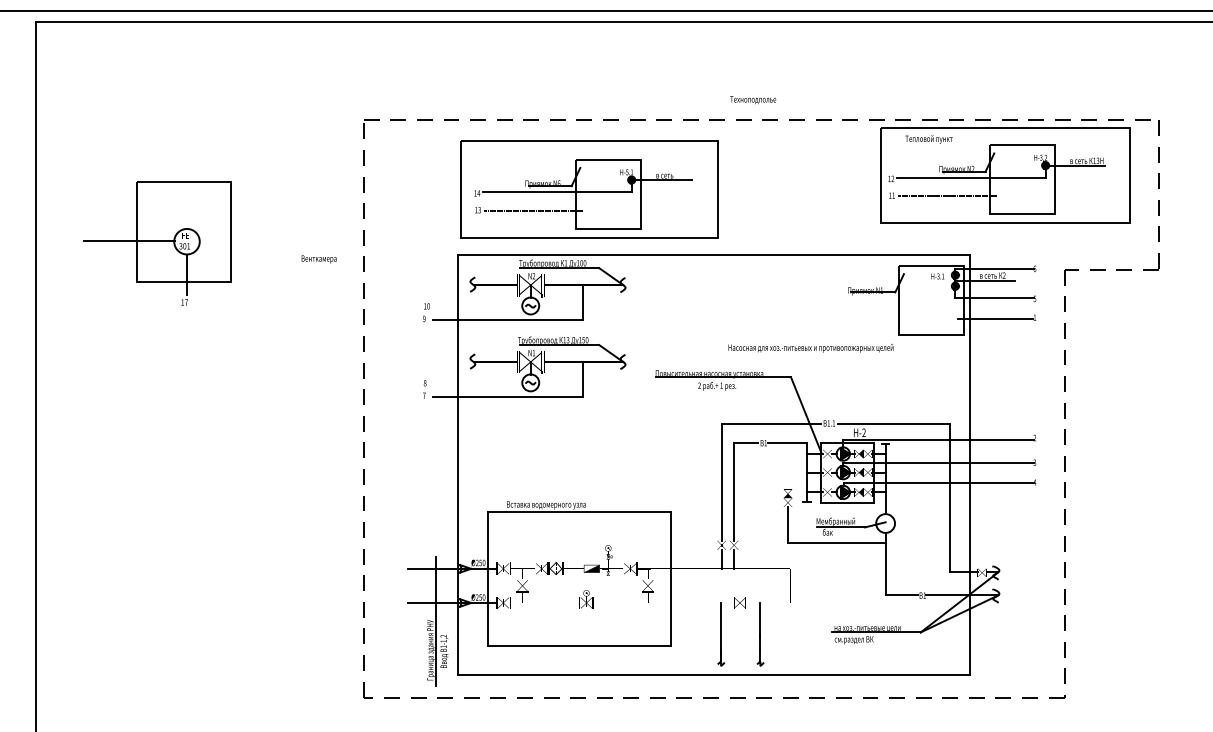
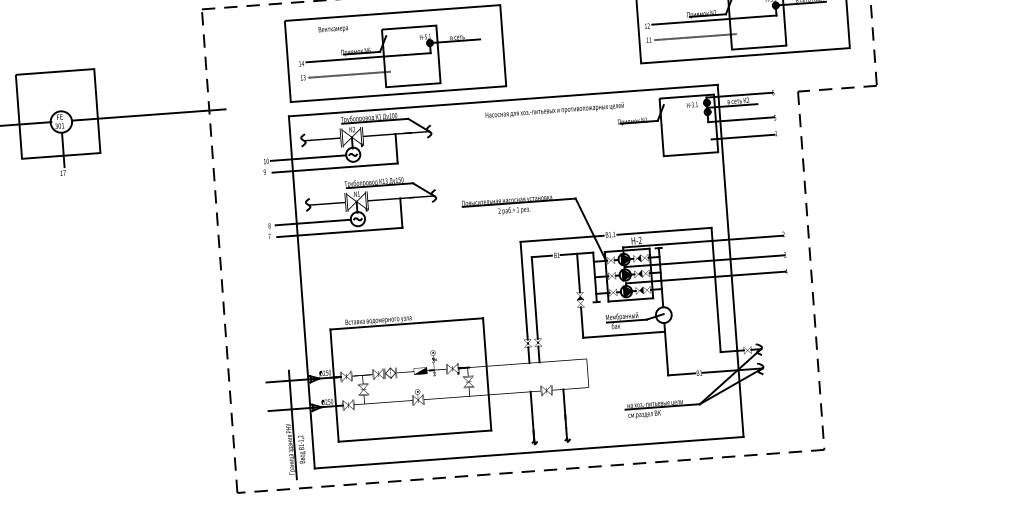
line: (291, 240) -> (148, 114), added
text: (318, 259) -> (332, 29), moved
line: (477, 306) -> (308, 158), added
text: (810, 348) -> (554, 110), moved
line: (477, 382) -> (313, 222), added
line: (788, 466) -> (578, 273), added

